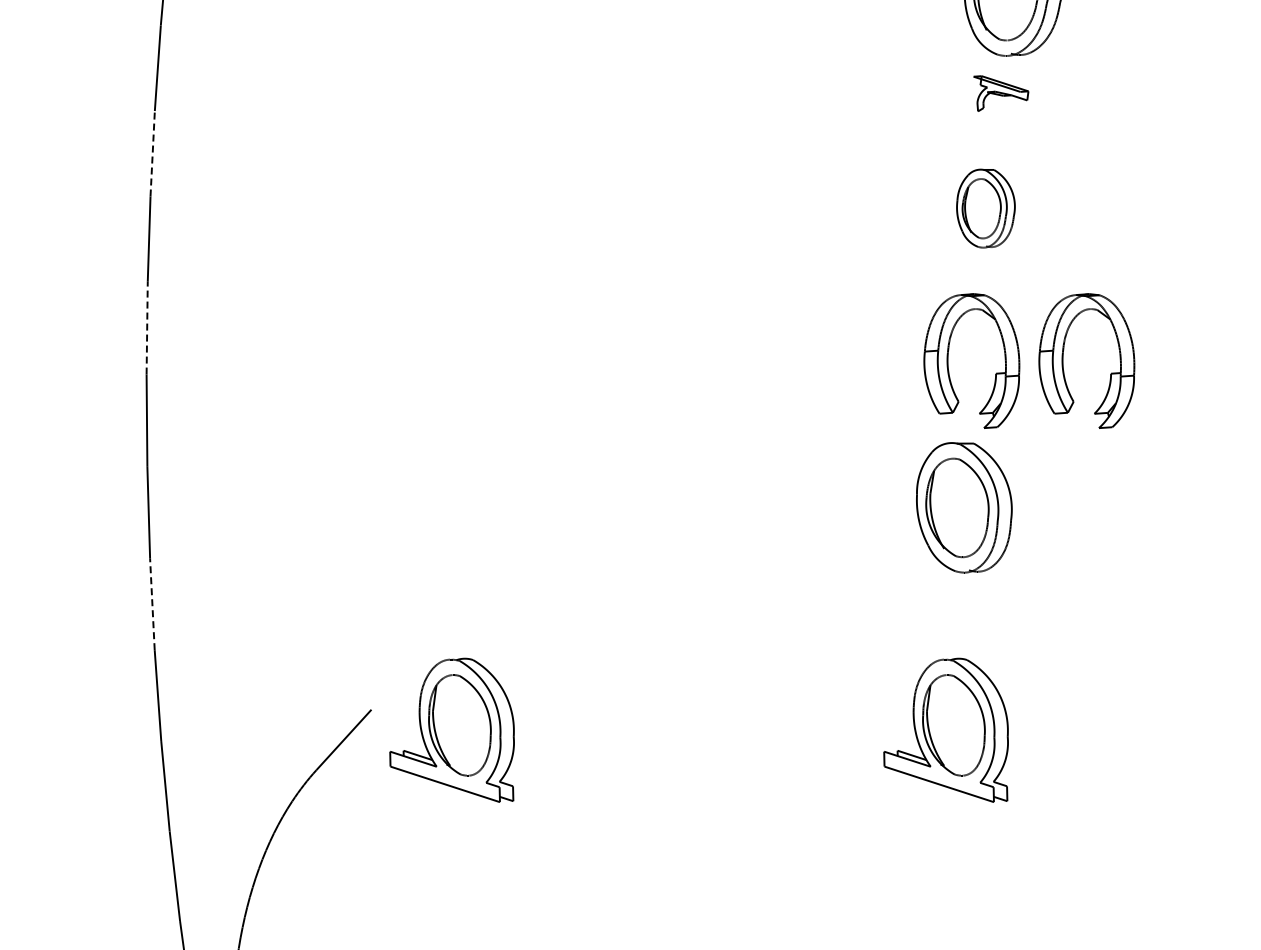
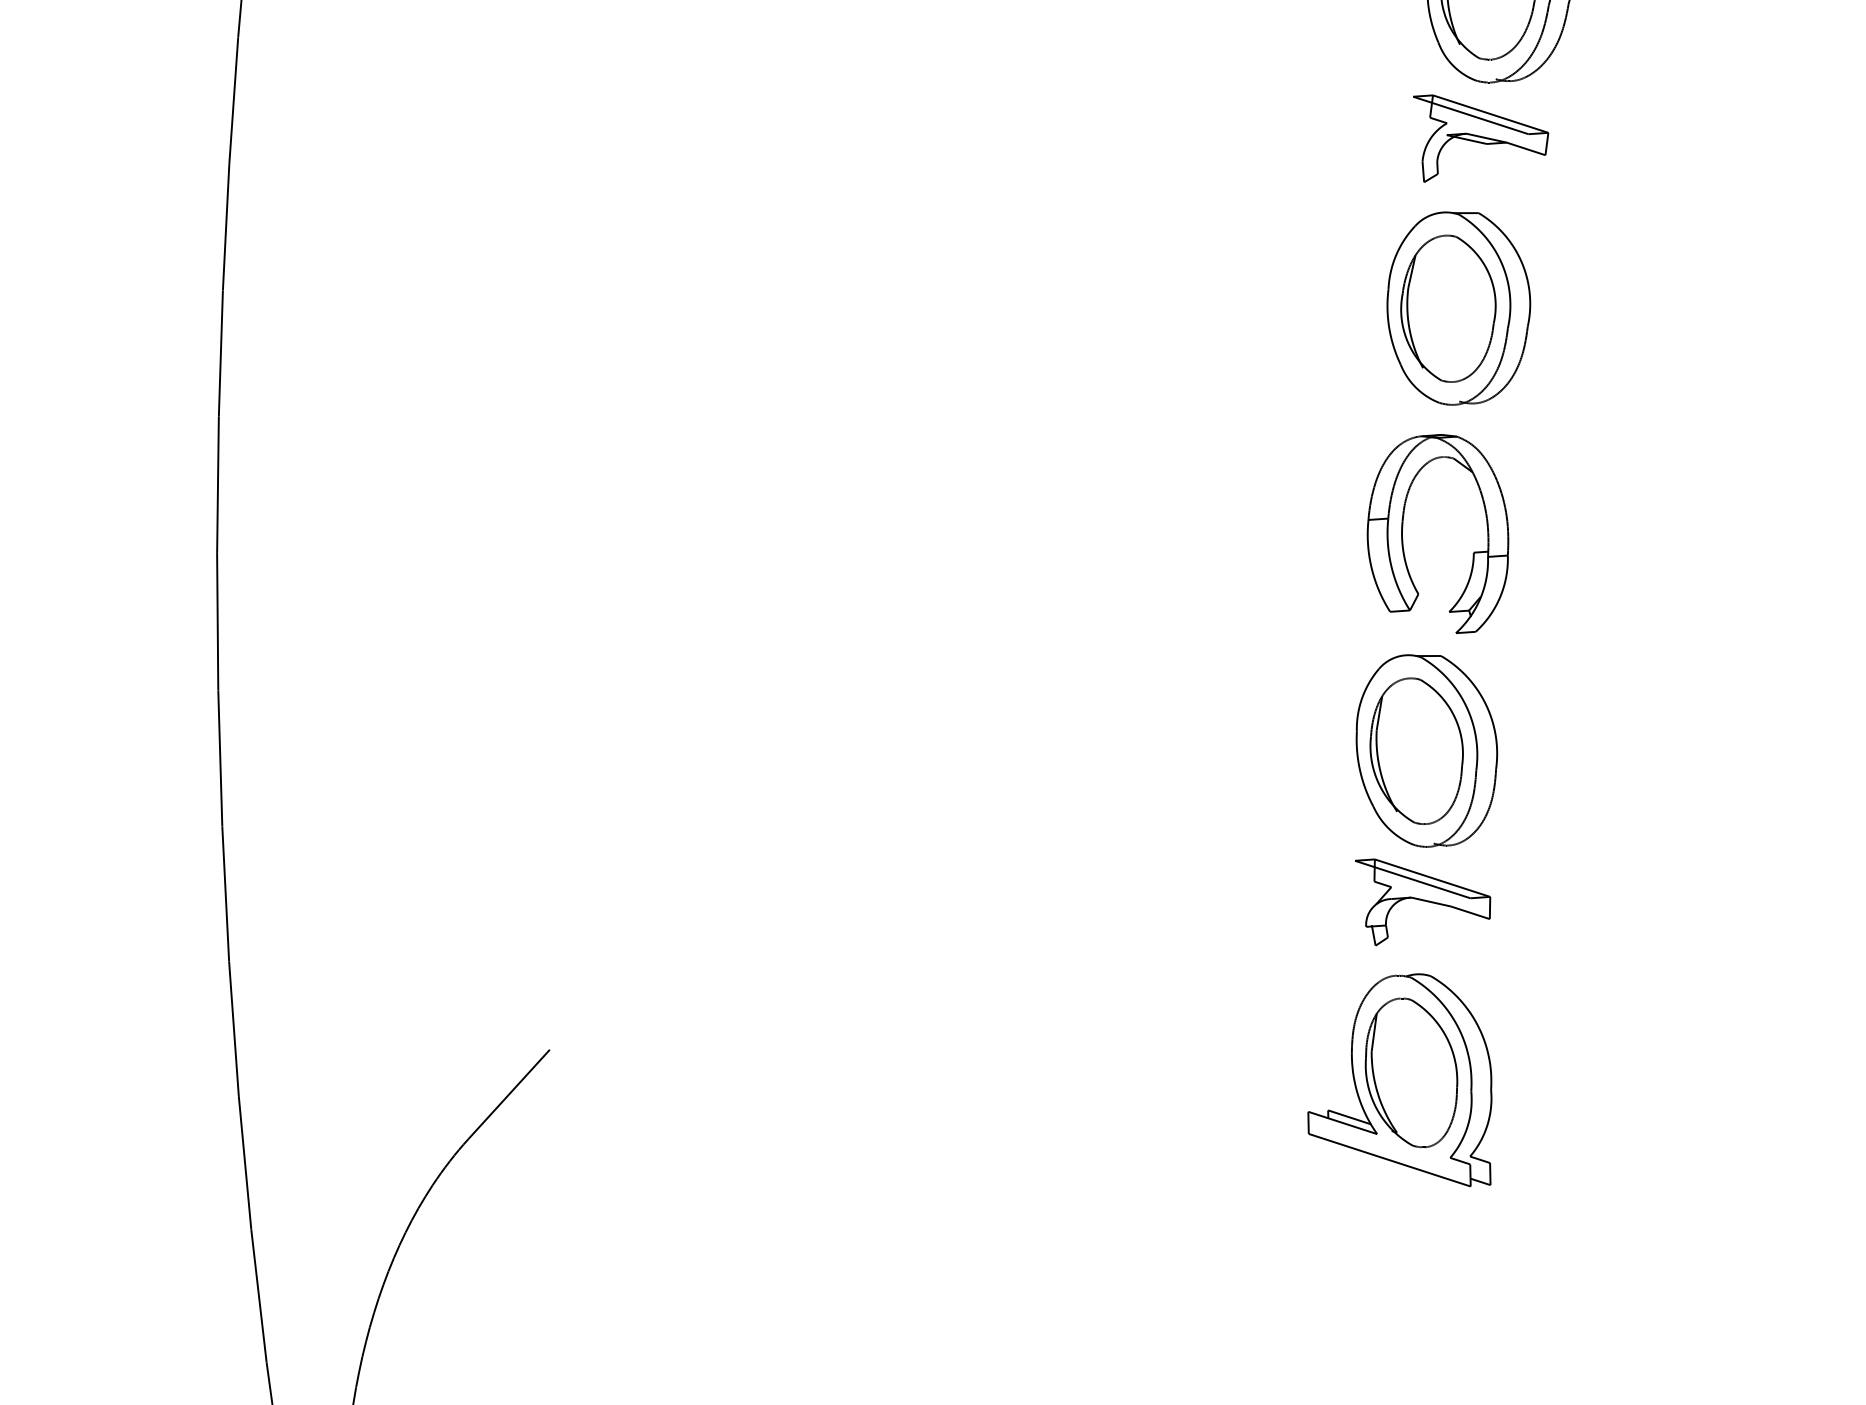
part: (1001, 93) -> (1481, 138), size x1.67
line: (152, 153) -> (225, 226), dashed -> solid
part: (985, 208) -> (1458, 308), size x1.67
line: (147, 327) -> (218, 484), dashed -> solid
part: (1063, 360) -> (1573, 533), removed
line: (152, 604) -> (225, 894), dashed -> solid
part: (961, 609) -> (1422, 901), added
part: (451, 729) -> (668, 1079), removed

